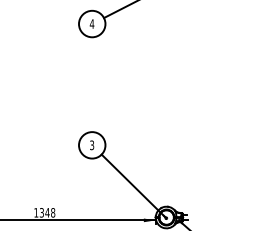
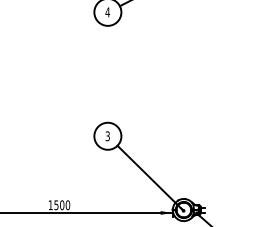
text: (47, 212) -> (62, 204), 1348 -> 1500

